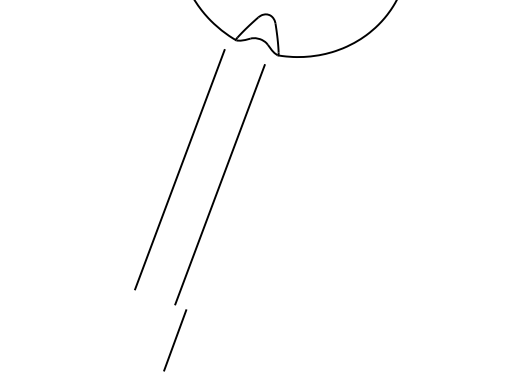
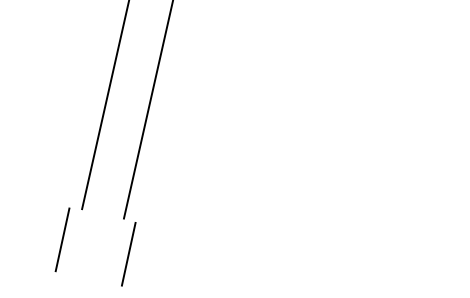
line: (111, 317) -> (62, 240), added

